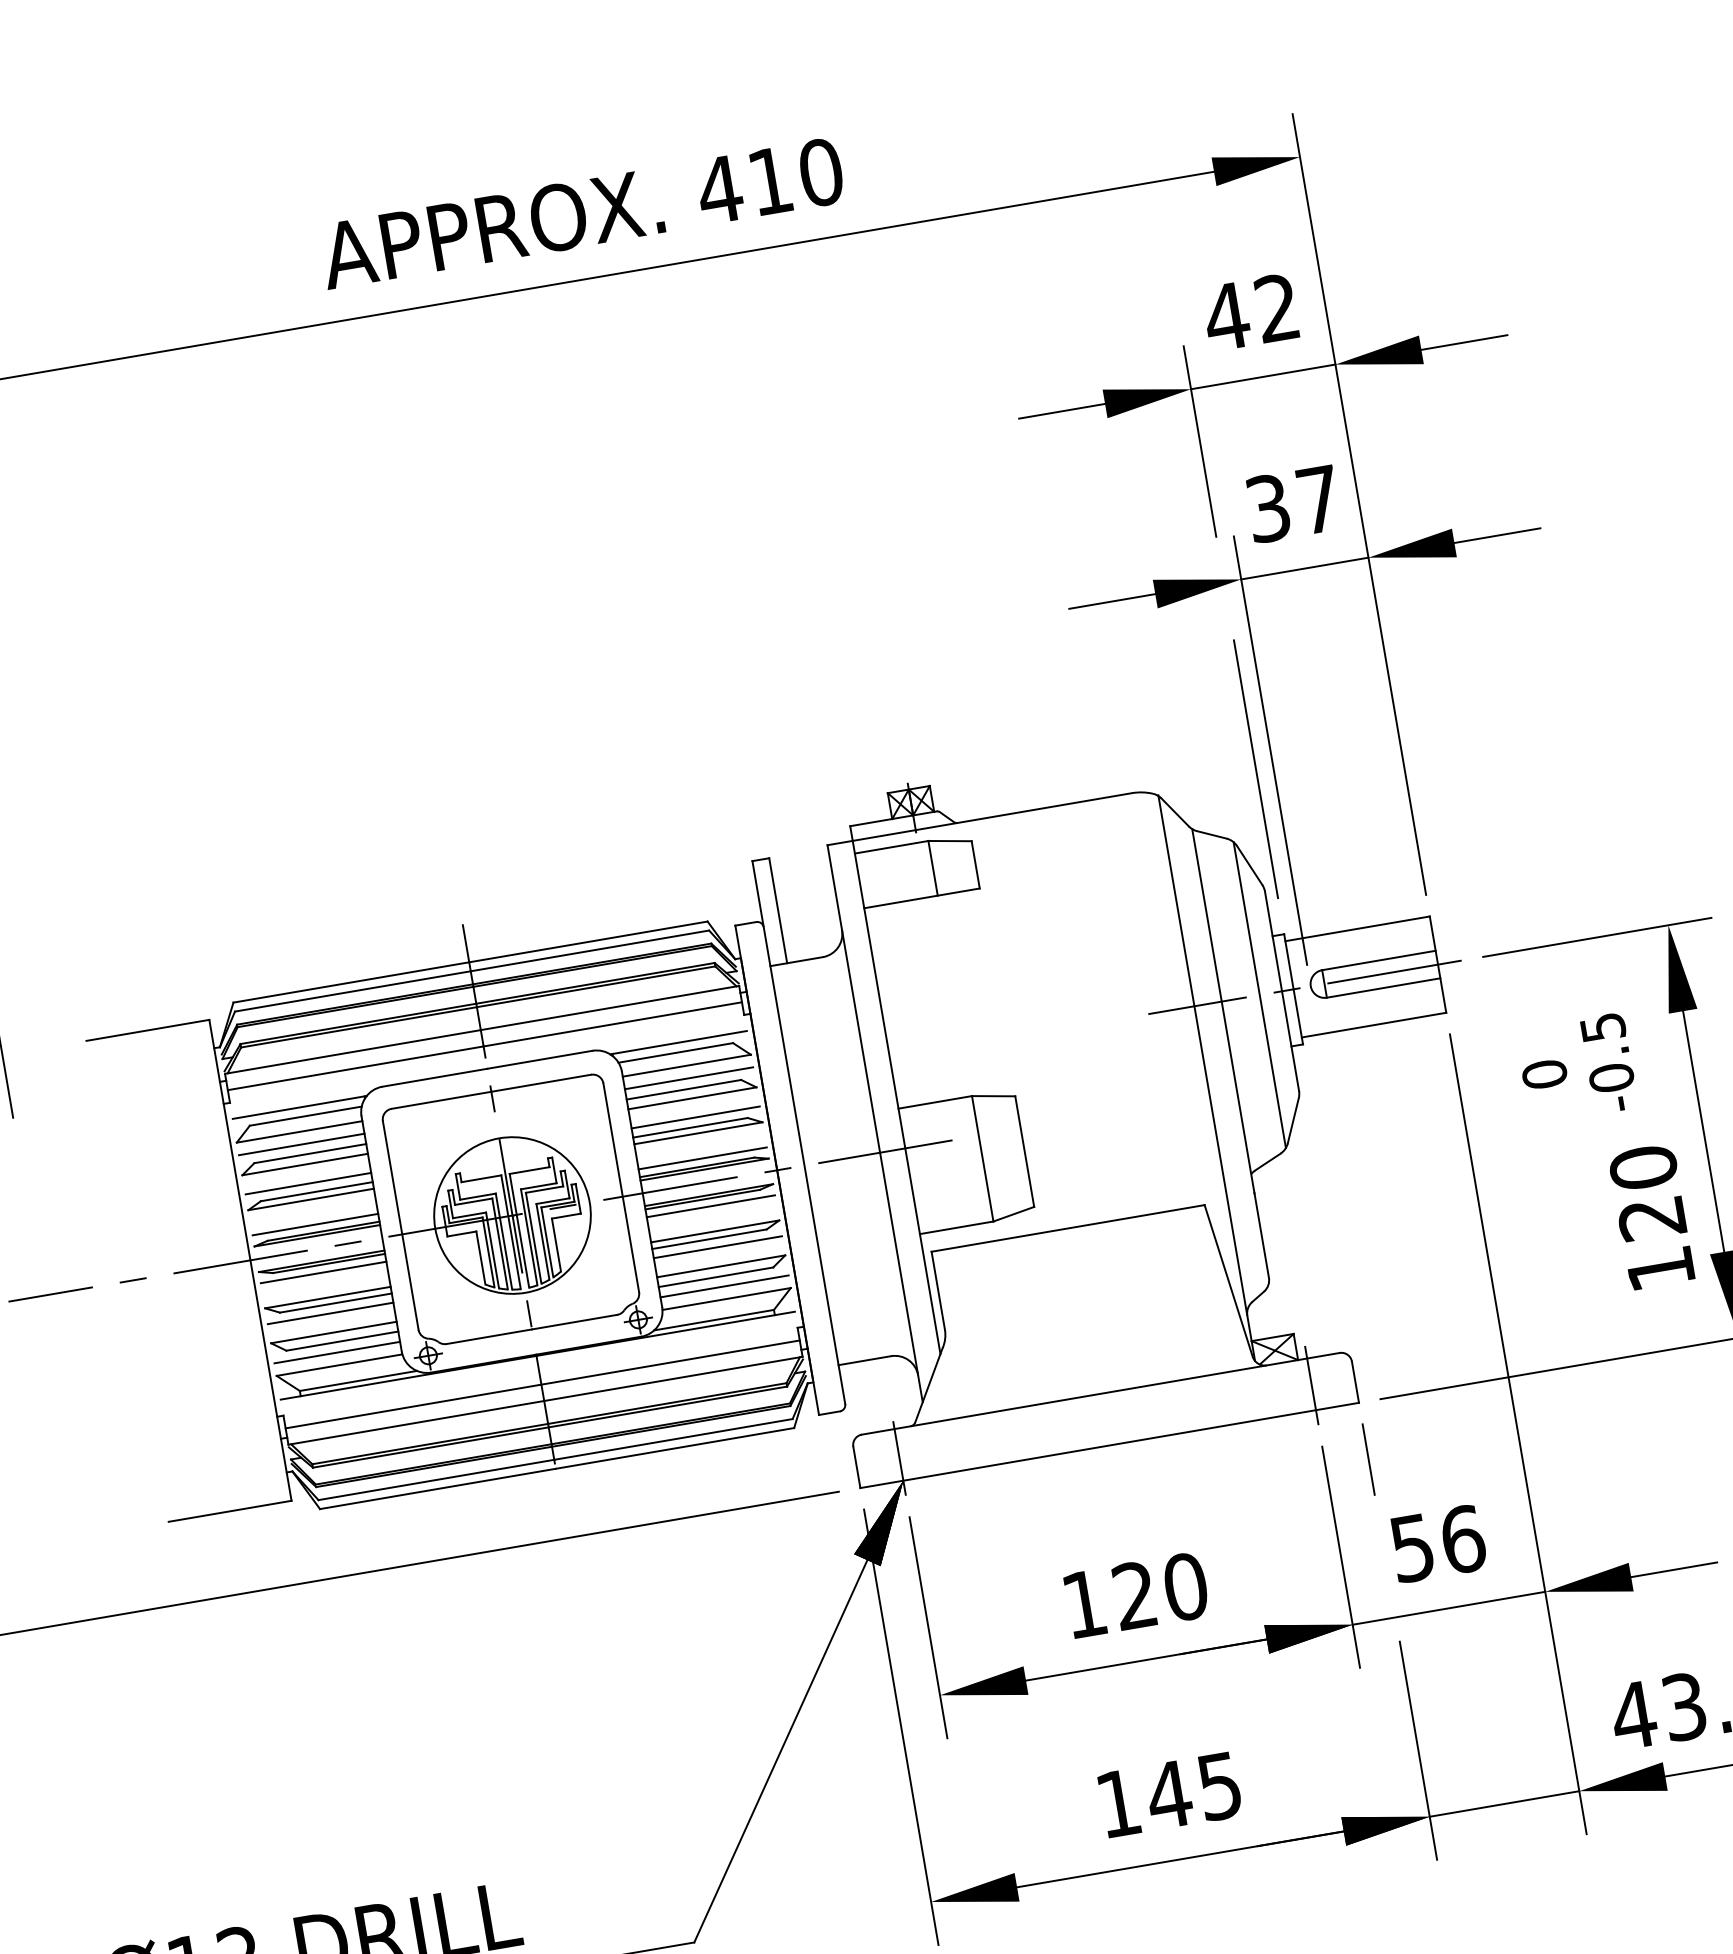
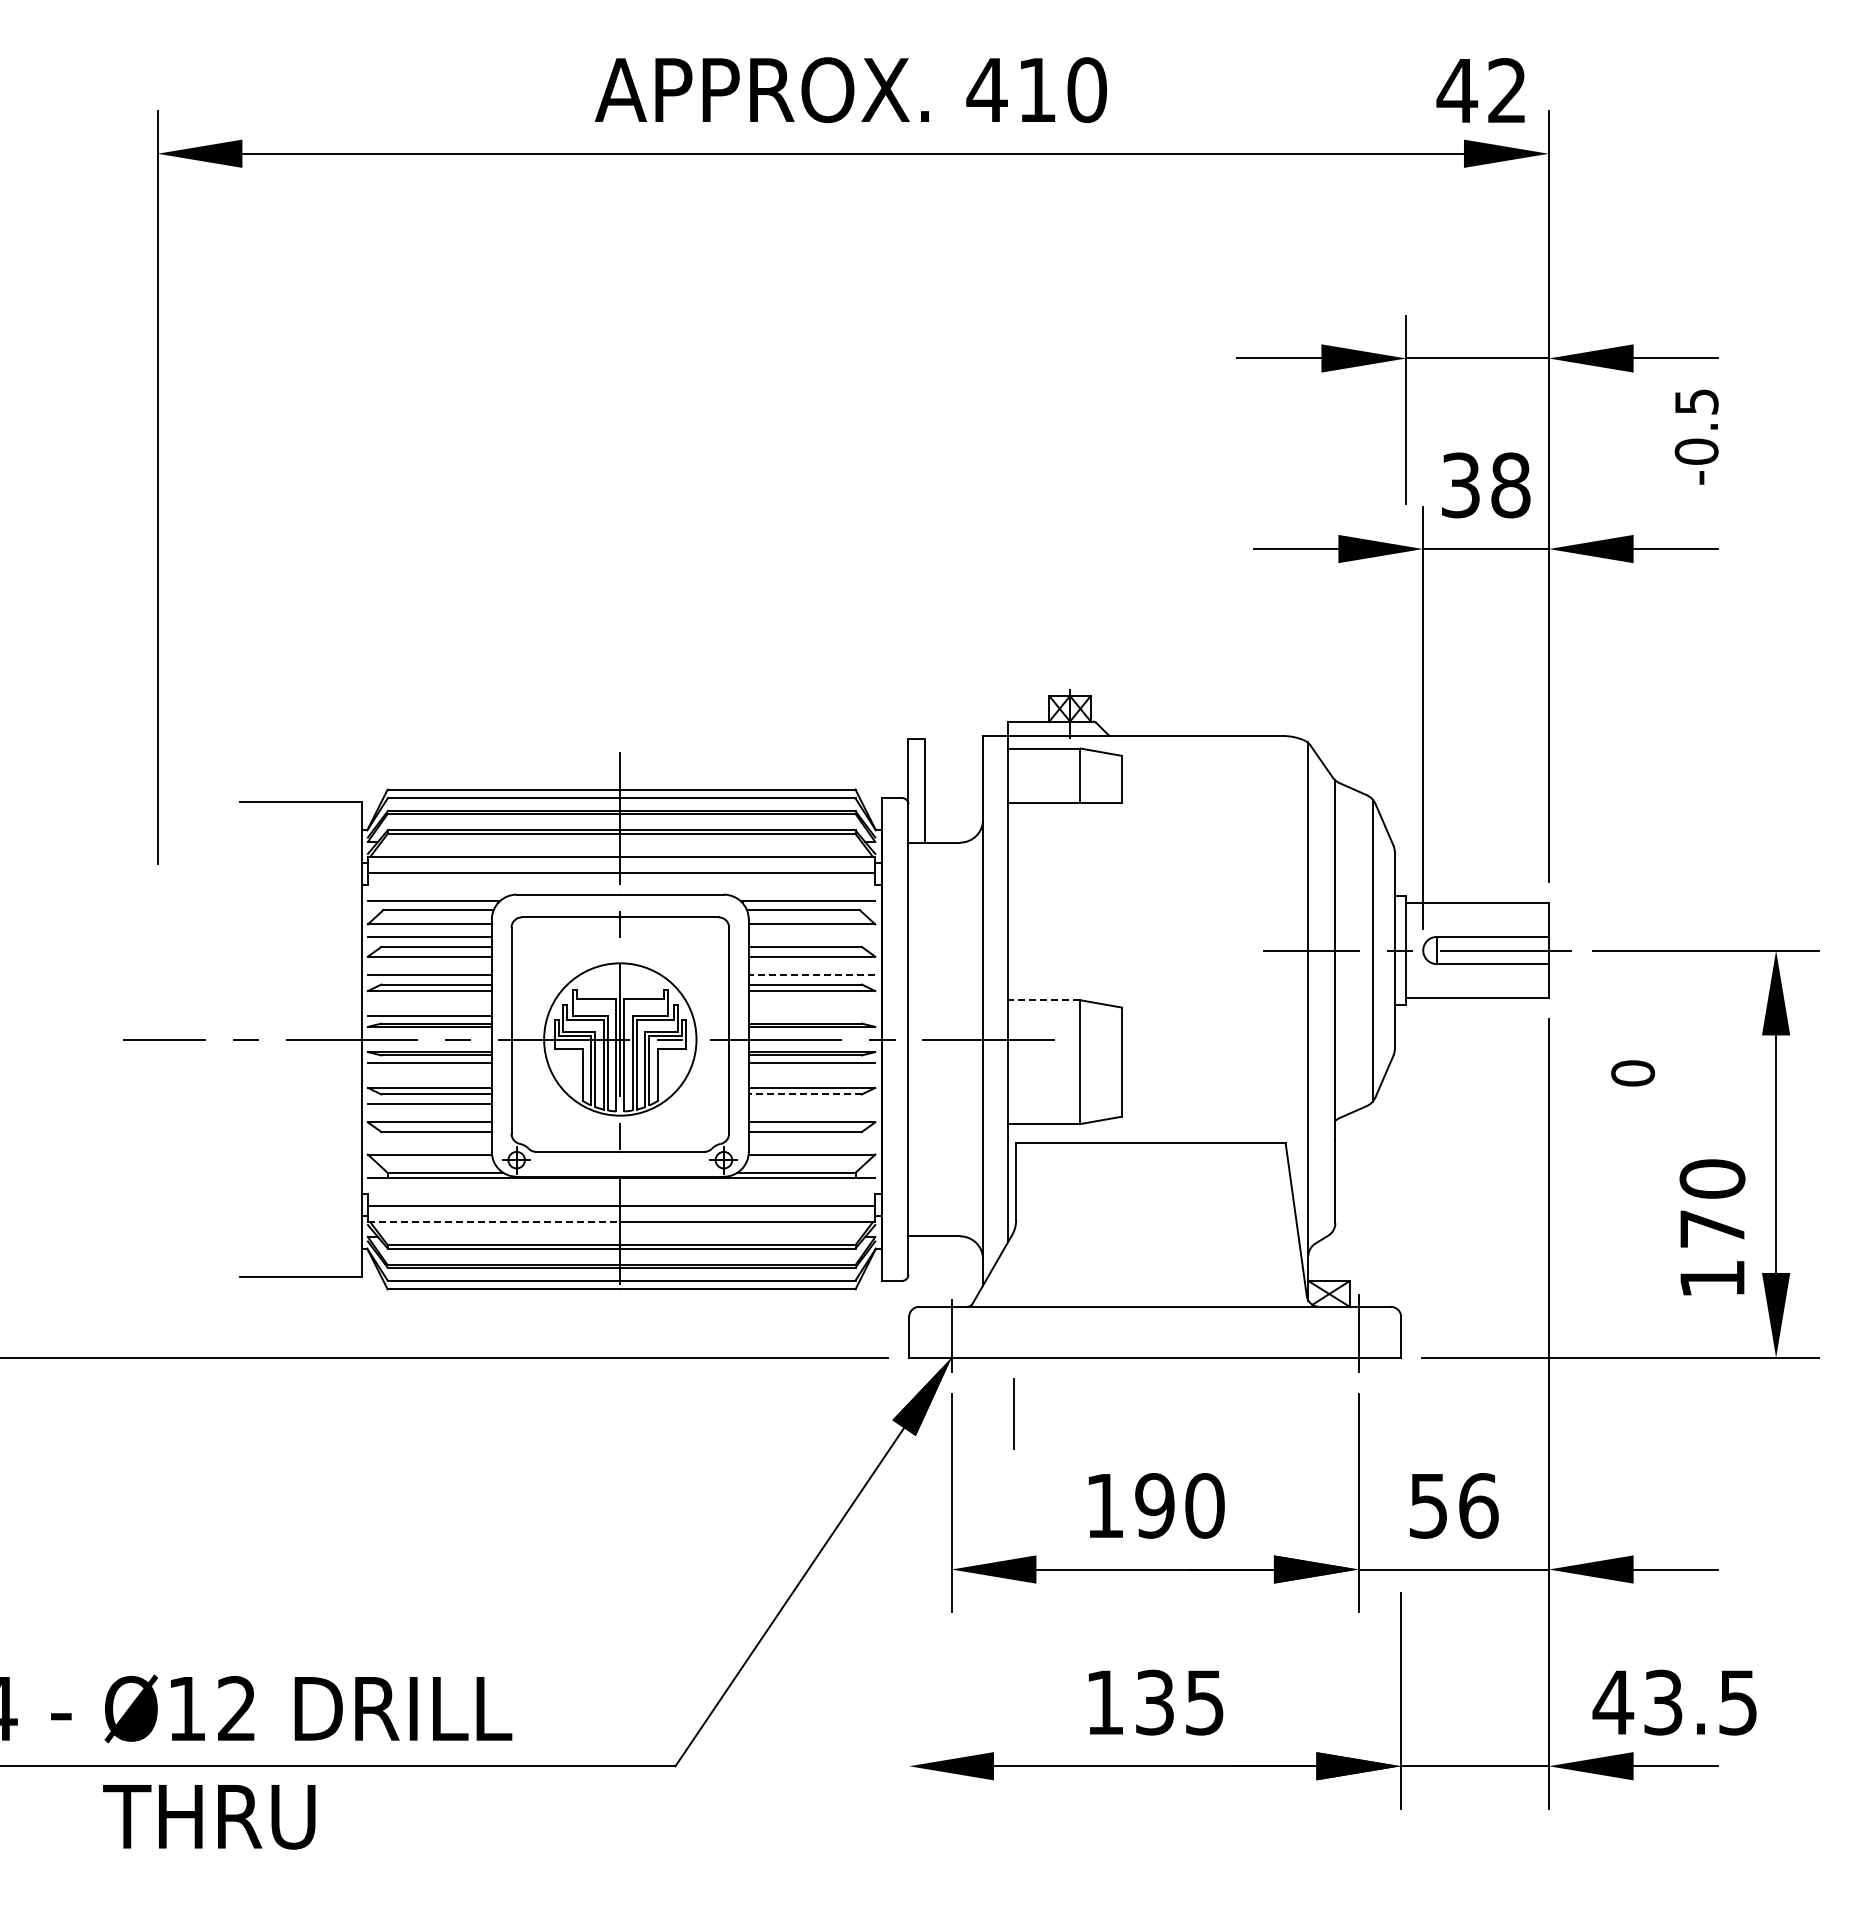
text: (1250, 312) -> (1480, 90), moved
text: (1318, 499) -> (1510, 485), 37 -> 38
line: (1256, 769) -> (1406, 733), removed
text: (1608, 1062) -> (1696, 436), moved
line: (688, 1078) -> (811, 936), removed
line: (934, 1102) -> (1043, 1000), solid -> dashed
line: (695, 1117) -> (811, 975), solid -> dashed
line: (702, 1158) -> (811, 1015), removed
text: (1651, 1219) -> (1711, 1229), 120 -> 170
line: (708, 1239) -> (804, 1094), solid -> dashed
line: (717, 1247) -> (811, 1103), removed
line: (724, 1286) -> (811, 1142), removed
line: (336, 1352) -> (429, 1142), removed
line: (416, 1422) -> (494, 1222), solid -> dashed
line: (1367, 1459) -> (1013, 1413), moved
text: (1134, 1595) -> (1154, 1505), 120 -> 190
line: (901, 1726) -> (909, 1593), removed
text: (1168, 1794) -> (1154, 1702), 145 -> 135

